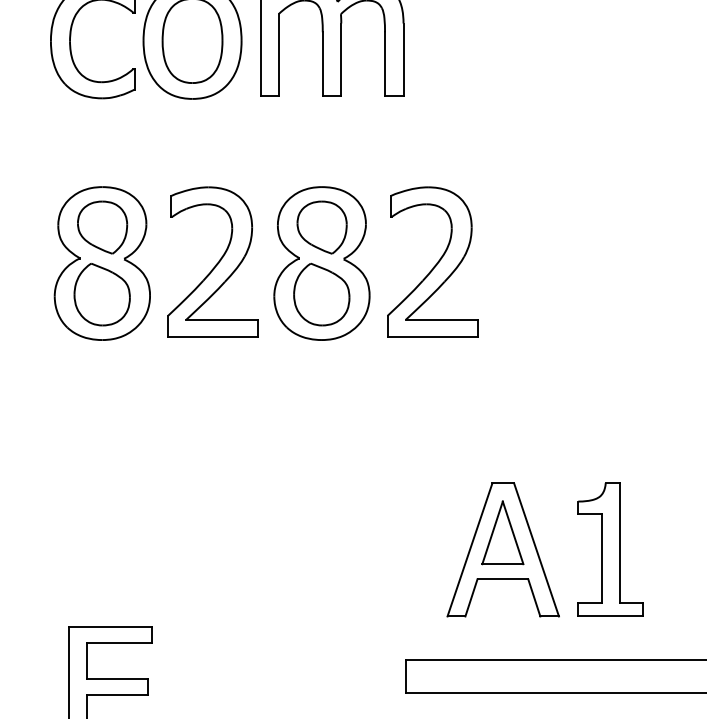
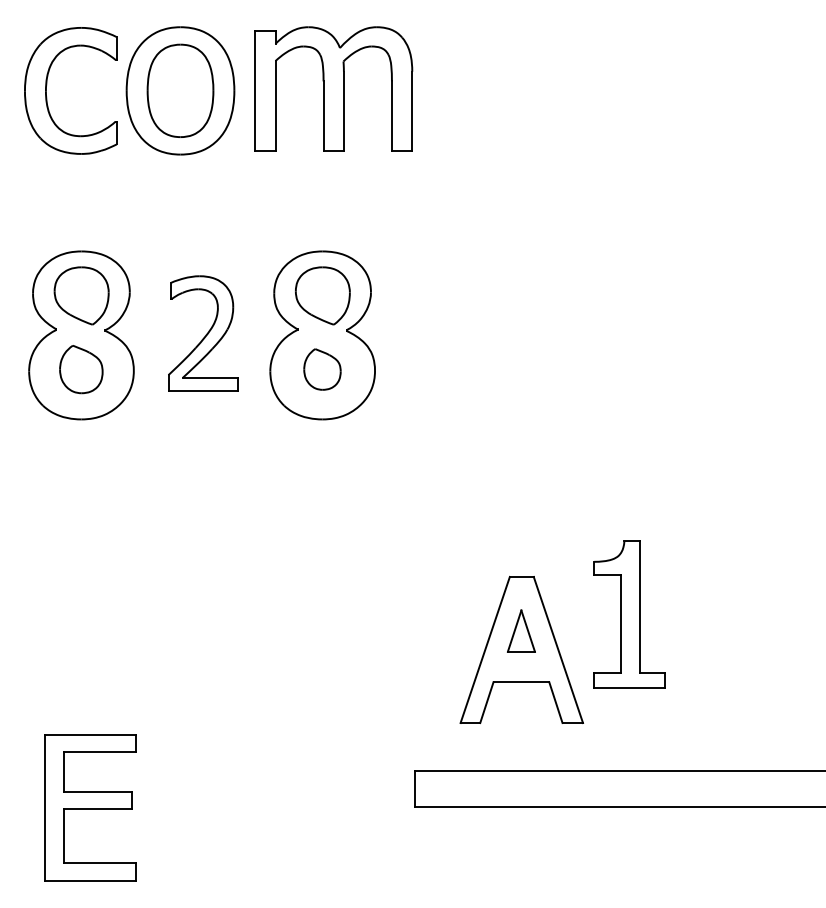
part: (213, 261) -> (203, 333), size x0.7
part: (432, 261) -> (444, 333), removed
part: (102, 294) -> (81, 369), size x0.7
part: (321, 294) -> (322, 369), size x0.6
part: (502, 532) -> (521, 630), size x0.6
part: (610, 549) -> (629, 614), moved

